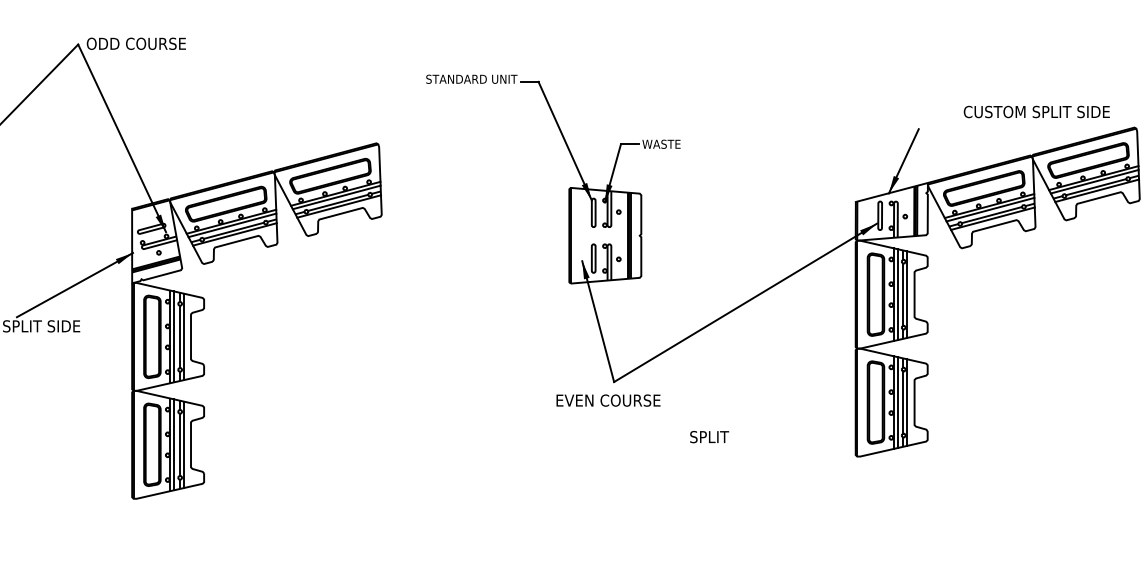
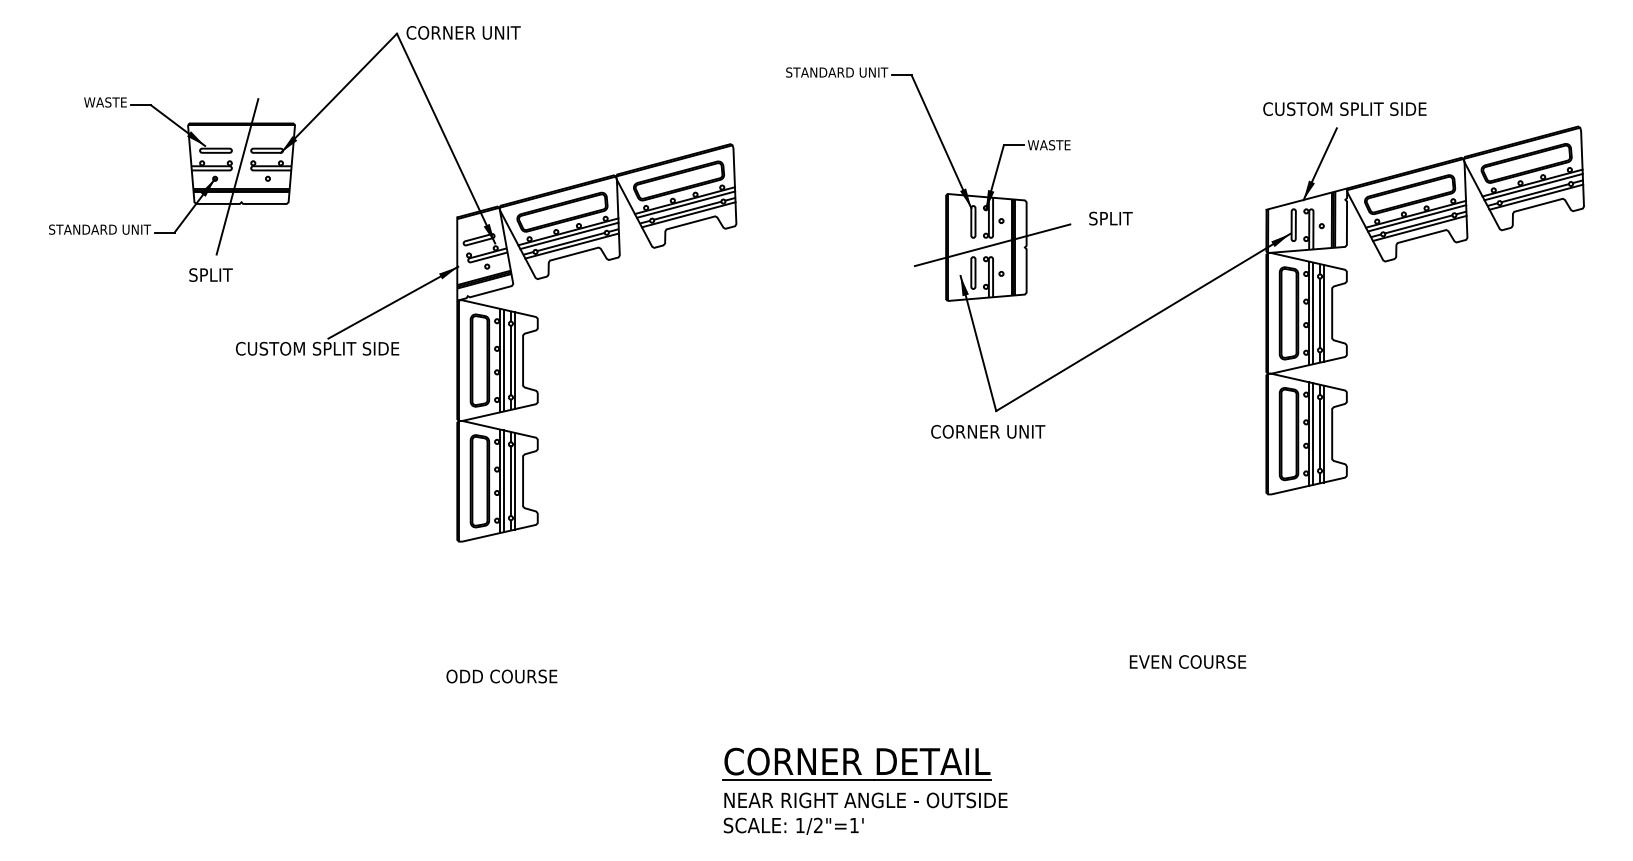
text: (140, 43) -> (466, 32), ODD COURSE -> CORNER UNIT
text: (1036, 111) -> (1344, 108), moved
line: (610, 233) -> (992, 245), added
text: (608, 400) -> (989, 431), EVEN COURSE -> CORNER UNIT
text: (709, 436) -> (1110, 218), moved

